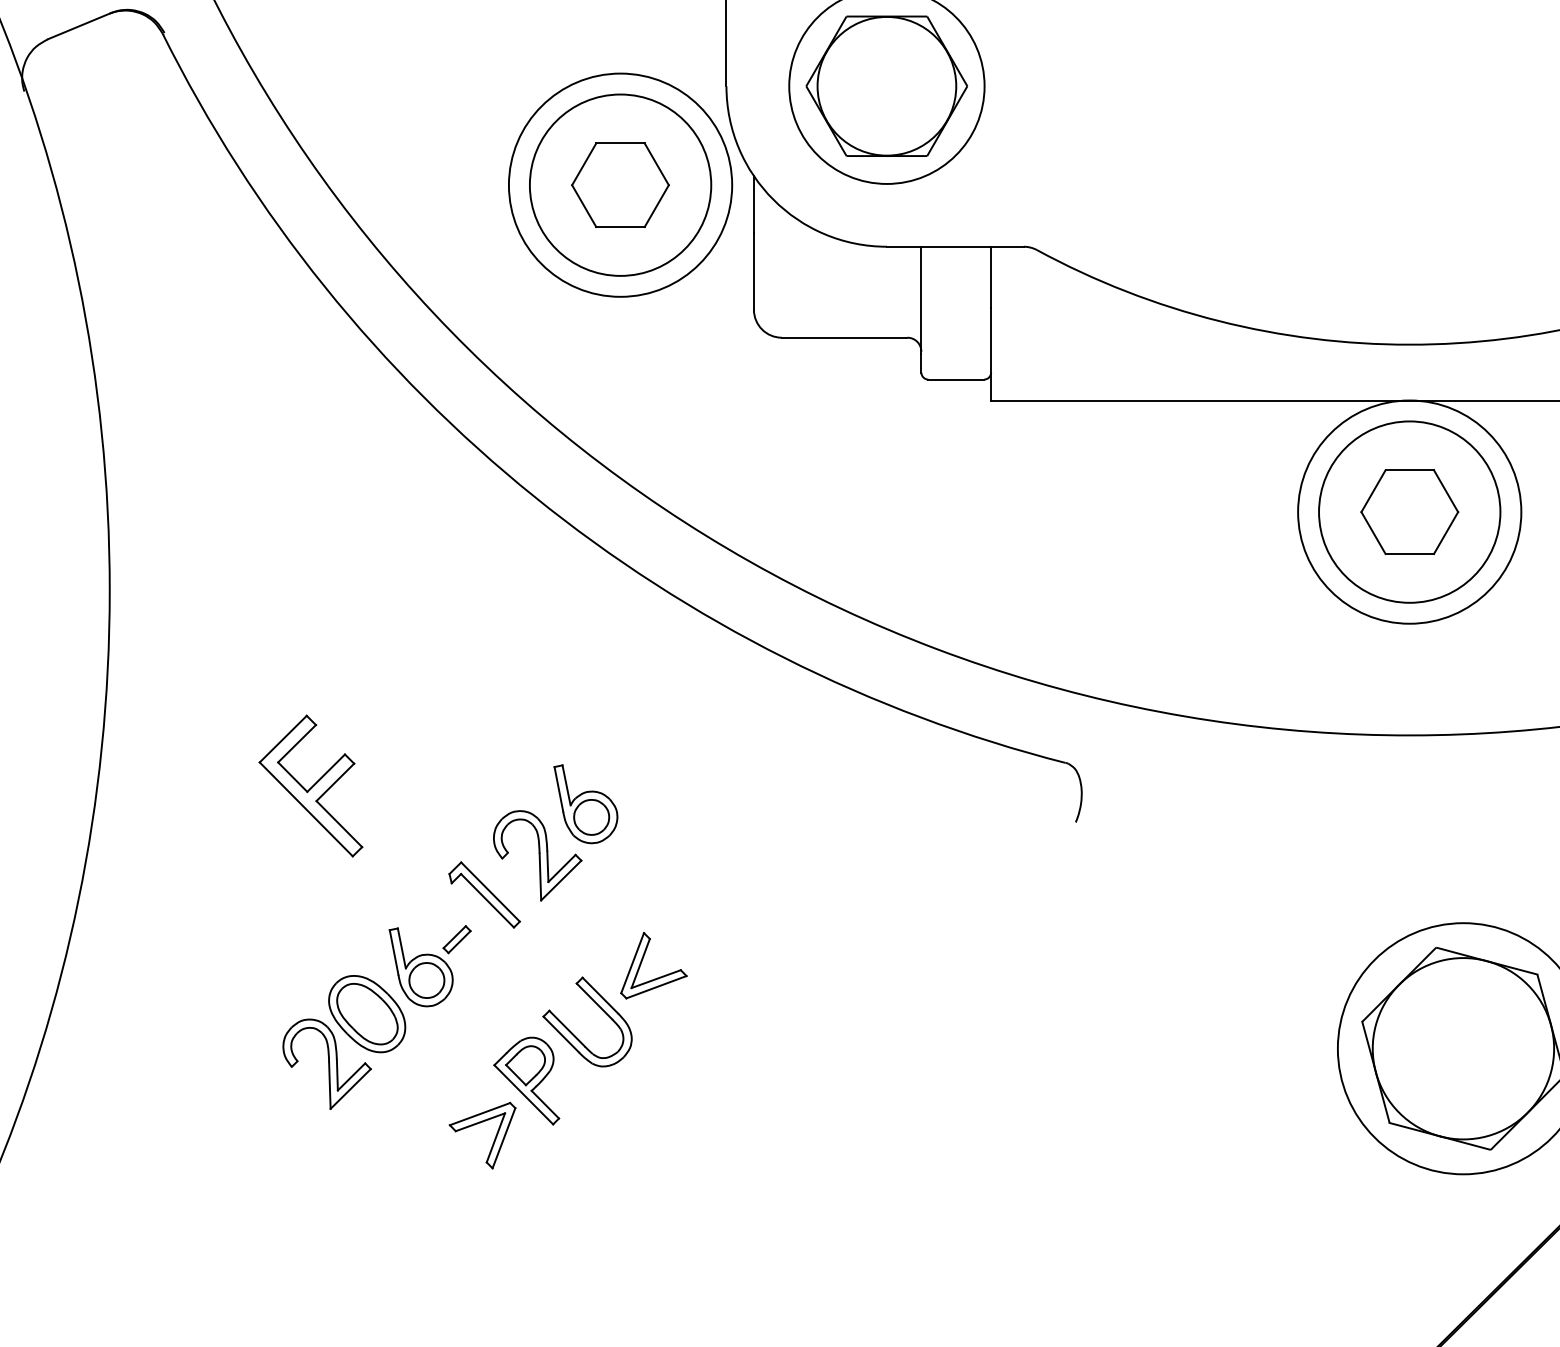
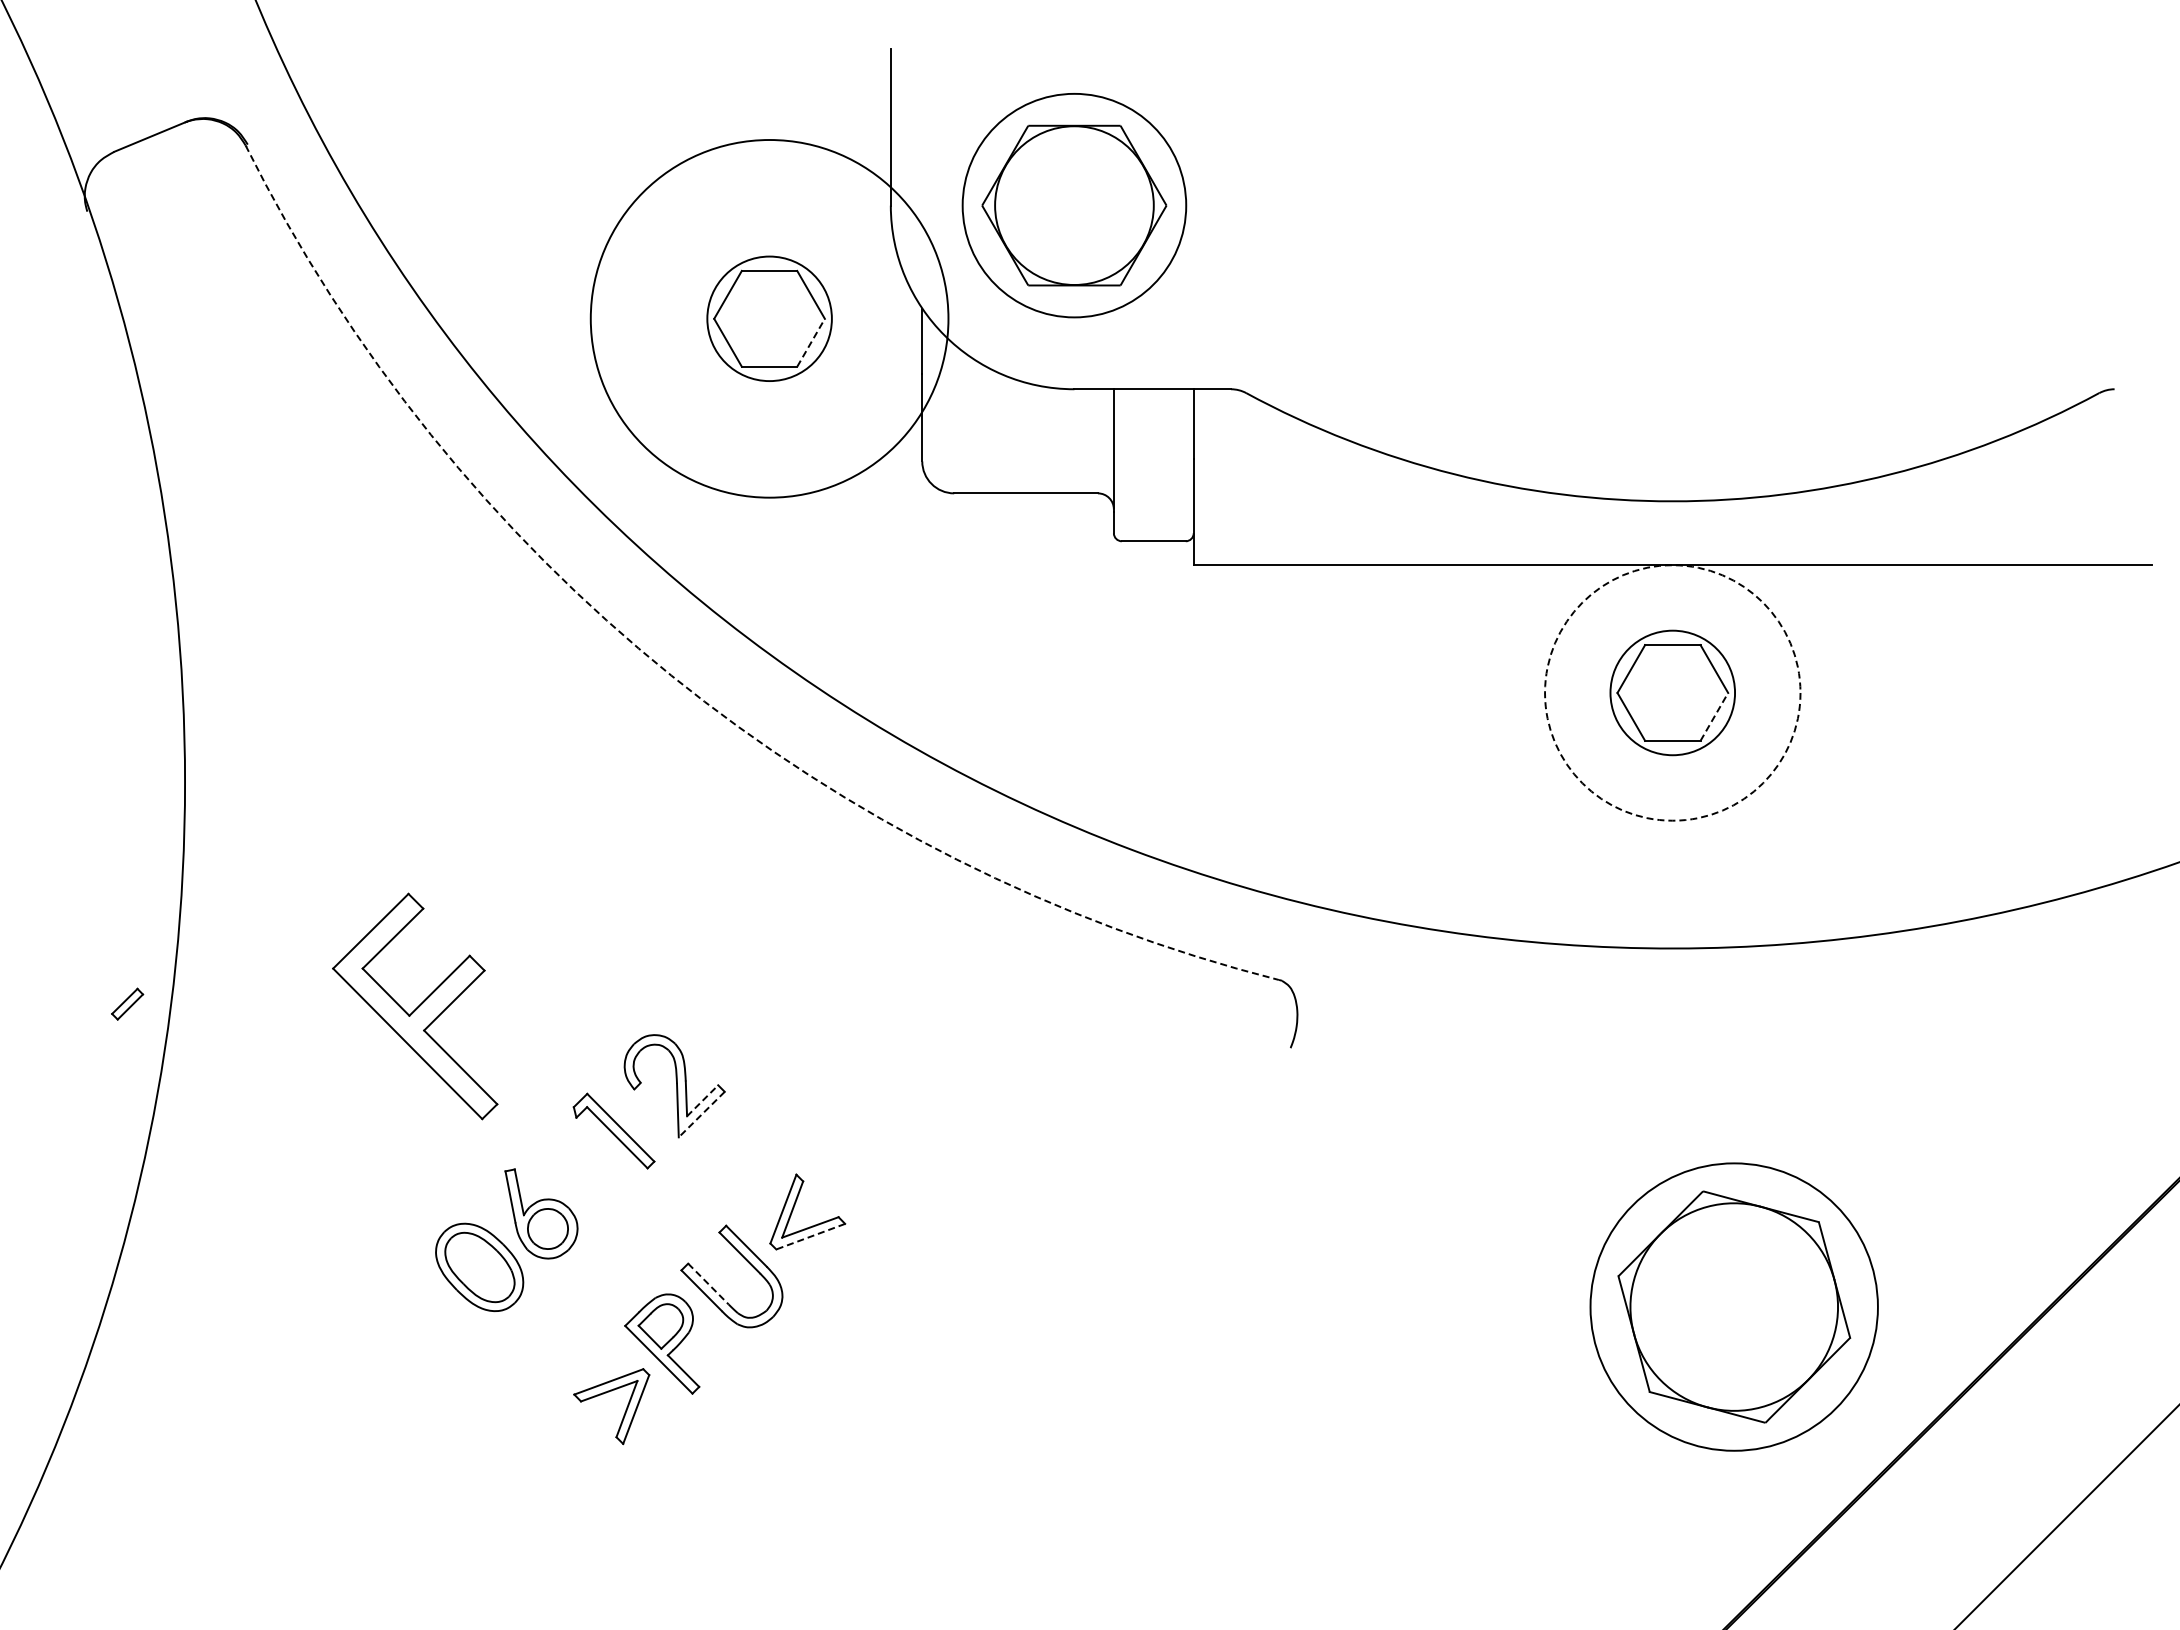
circle: (620, 184) -> (769, 318), size x0.6
circle: (620, 184) -> (769, 318), size x1.4
line: (657, 205) -> (811, 342), solid -> dashed
arc: (534, 496) -> (671, 675), solid -> dashed
circle: (1409, 511) -> (1672, 692), size x0.6
circle: (1409, 511) -> (1672, 692), solid -> dashed
line: (1446, 532) -> (1714, 716), solid -> dashed
part: (311, 786) -> (415, 1006), size x1.4
part: (585, 803) -> (729, 1026), removed
line: (561, 868) -> (702, 1100), solid -> dashed
line: (561, 880) -> (701, 1114), solid -> dashed
part: (457, 939) -> (127, 1003), moved
line: (656, 987) -> (810, 1236), solid -> dashed
line: (567, 1029) -> (708, 1284), solid -> dashed
part: (326, 1063) -> (433, 1324), removed

